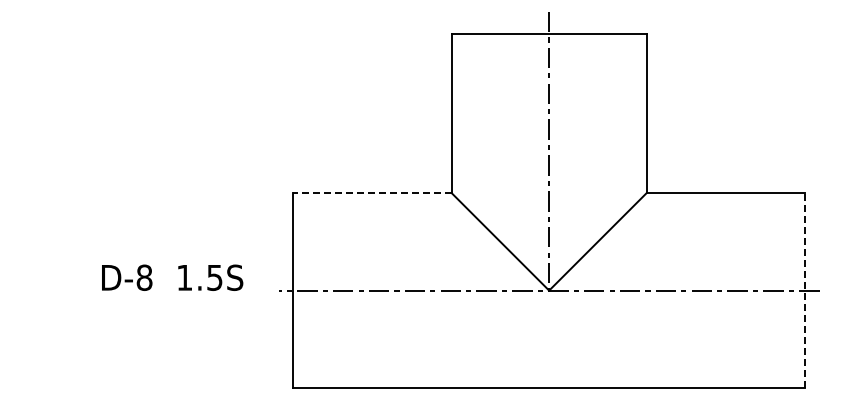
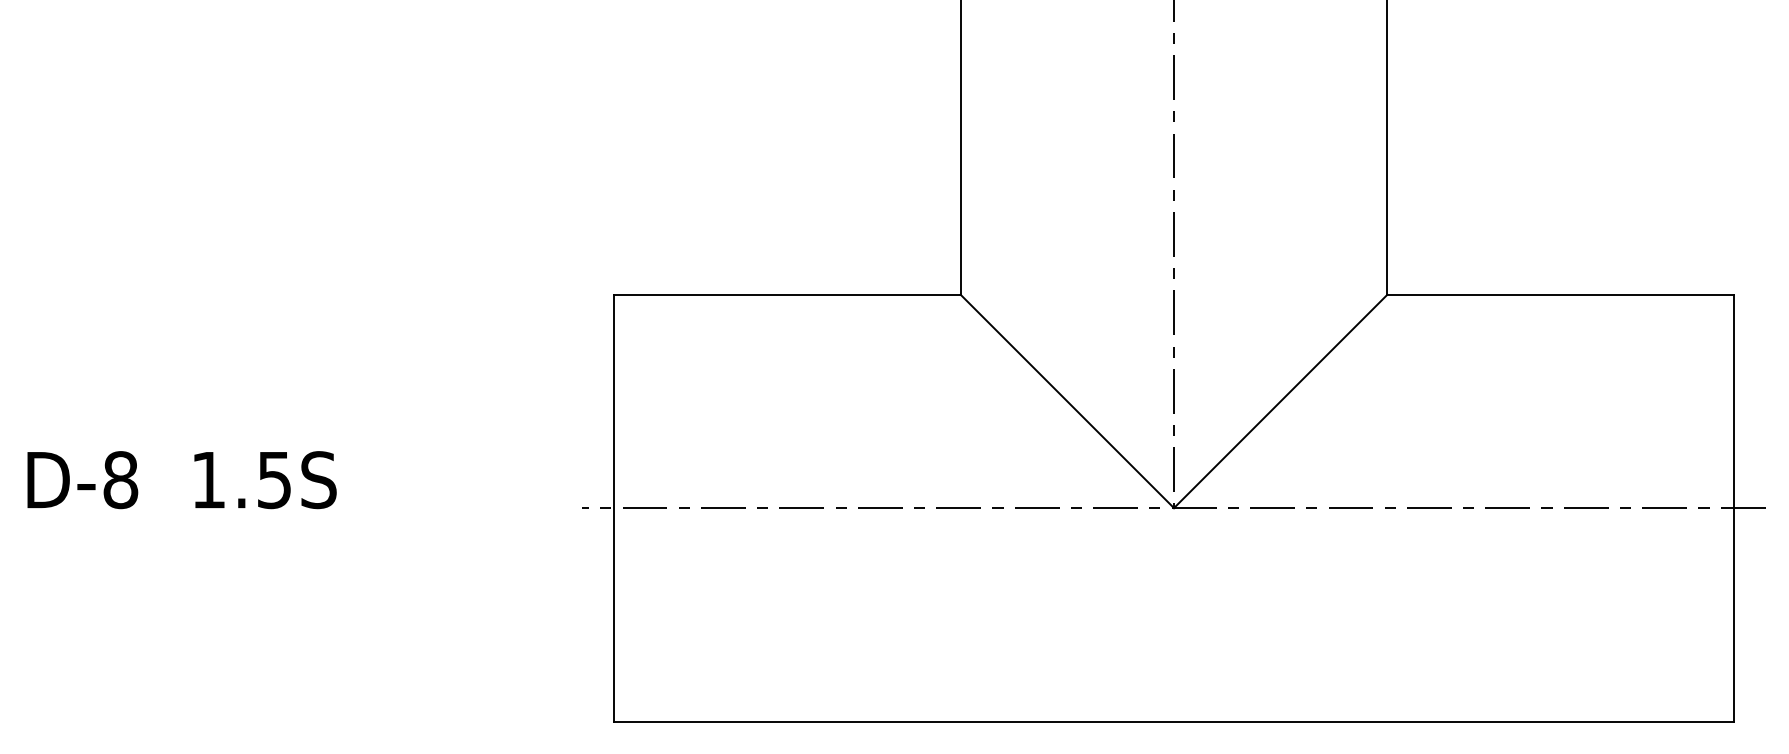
line: (371, 193) -> (785, 295), dashed -> solid
text: (172, 277) -> (181, 479), moved
line: (805, 290) -> (1734, 507), dashed -> solid

